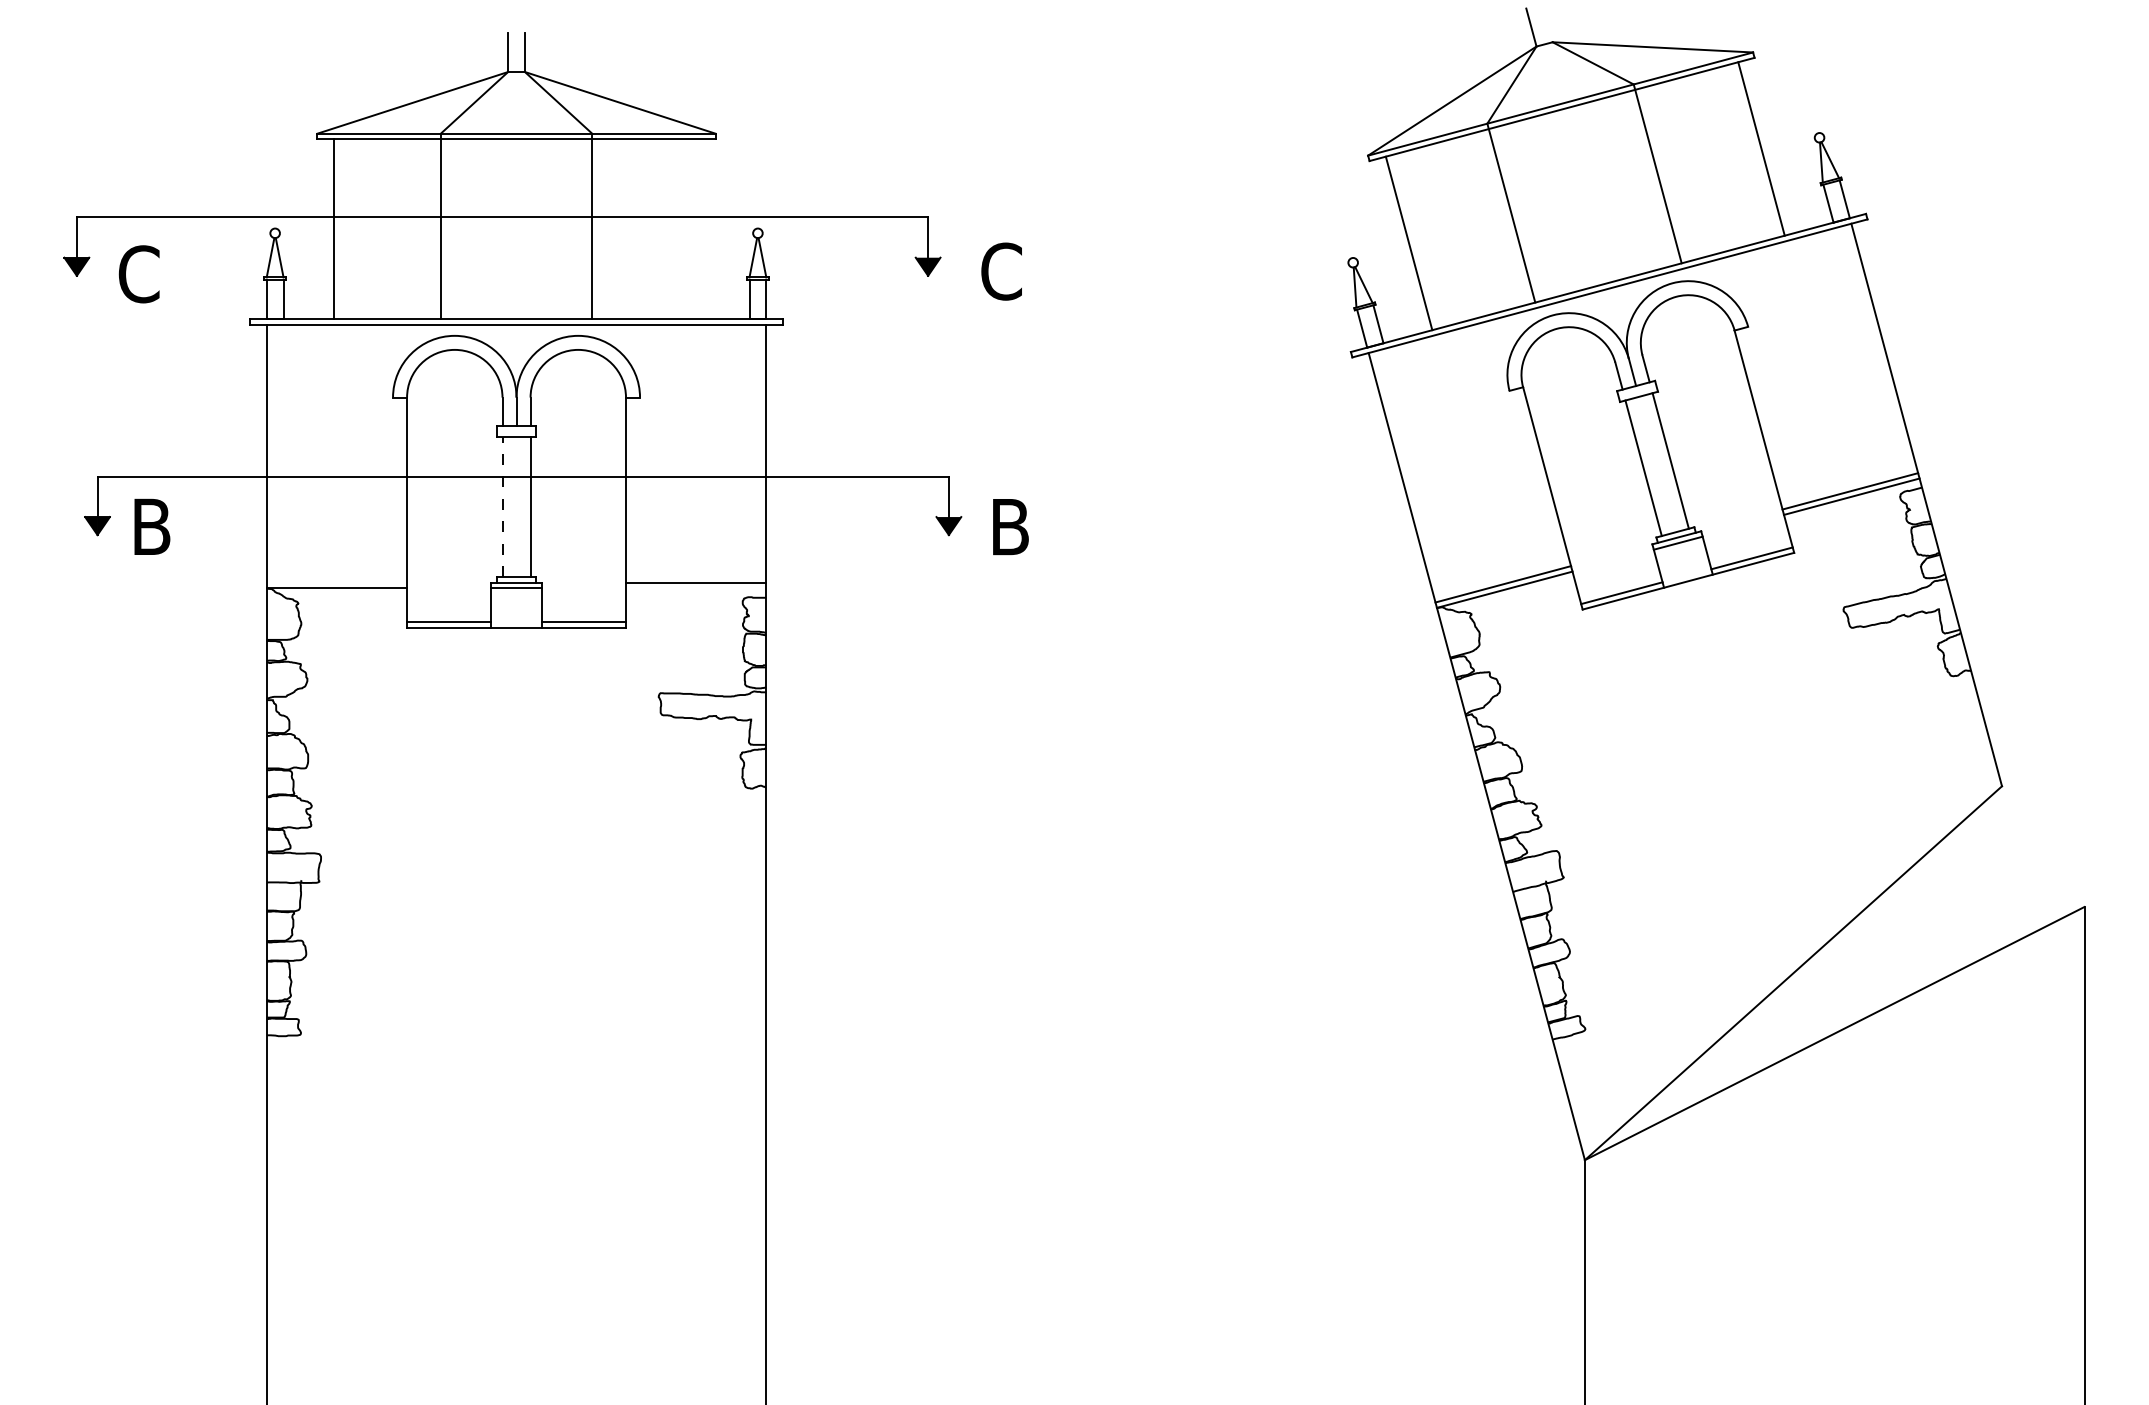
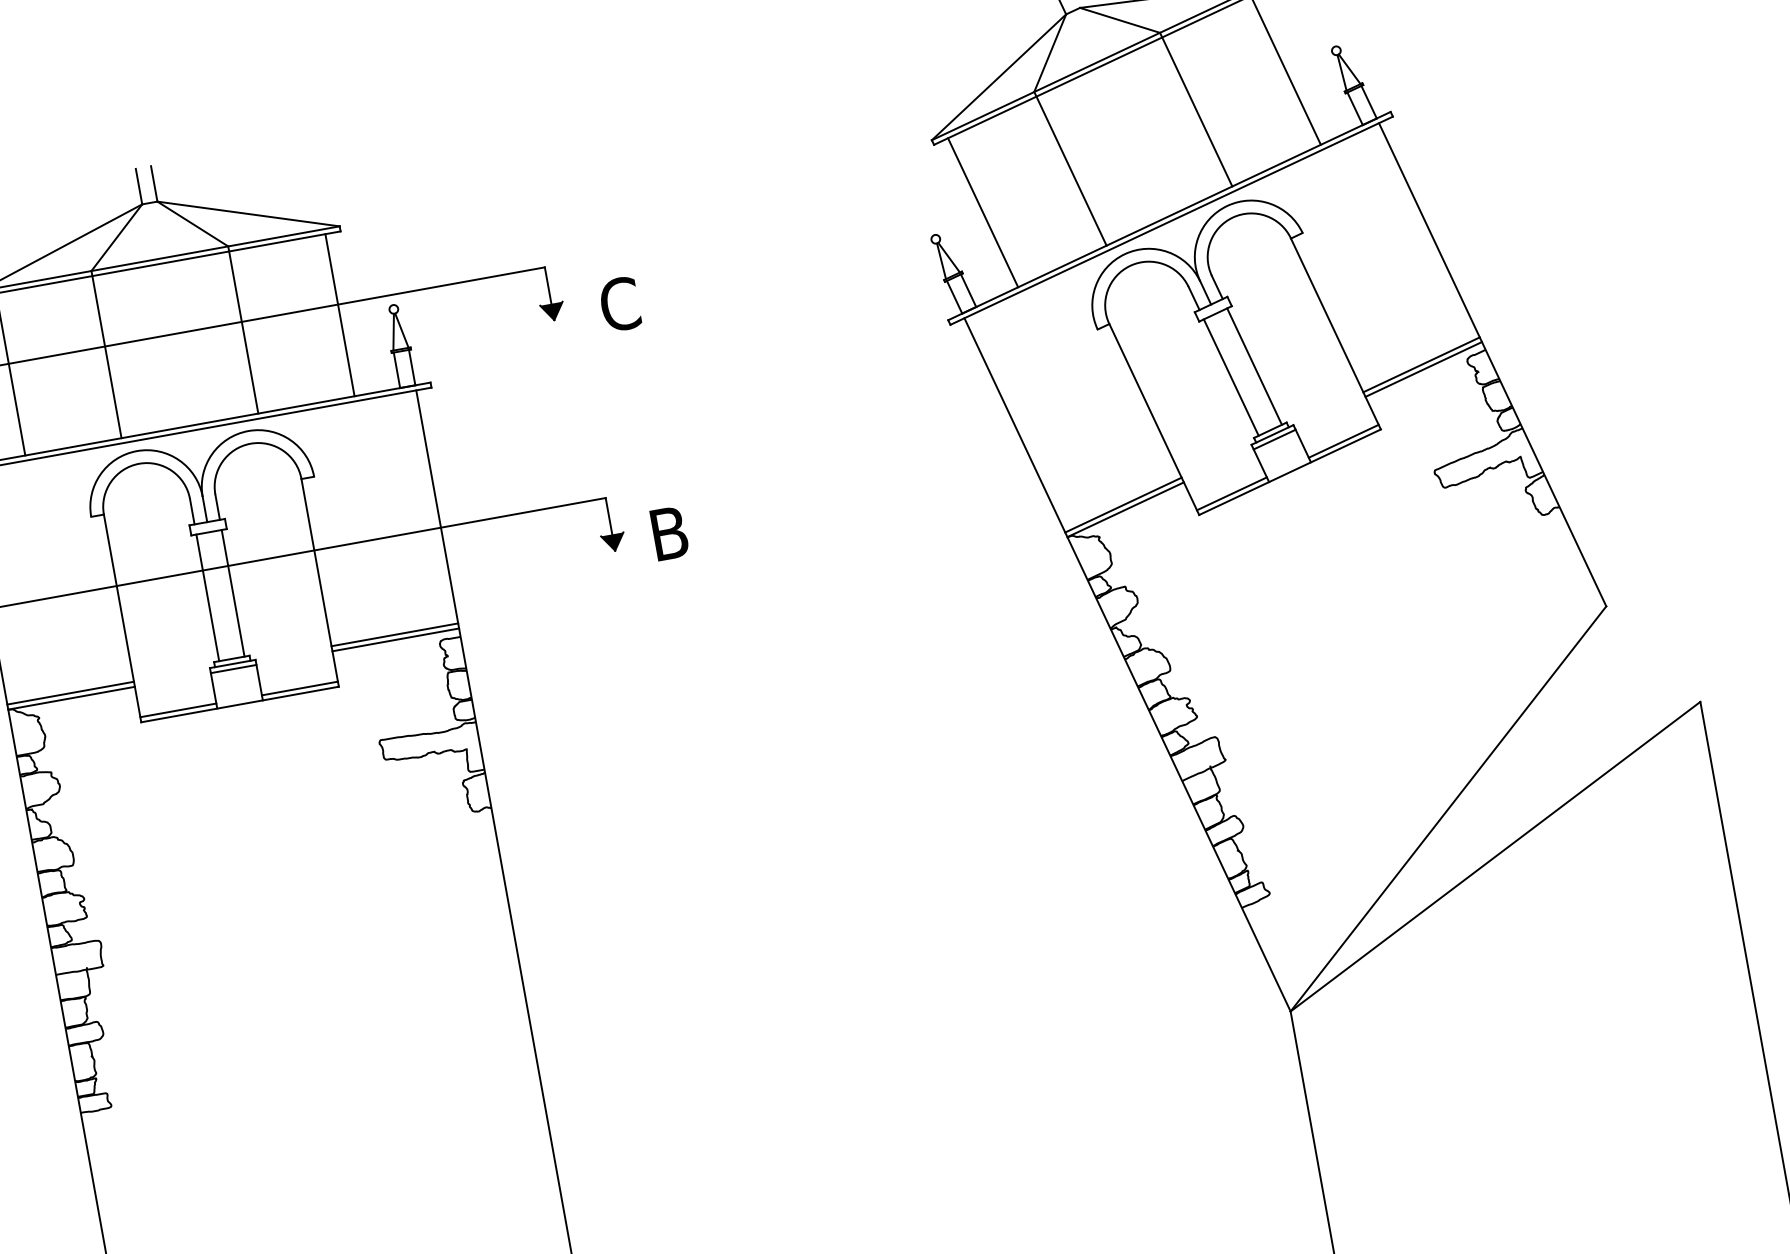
line: (698, 229) -> (339, 315), added
line: (502, 506) -> (207, 597), dashed -> solid
line: (336, 582) -> (70, 692), added
line: (696, 588) -> (396, 639), added

